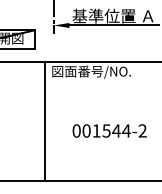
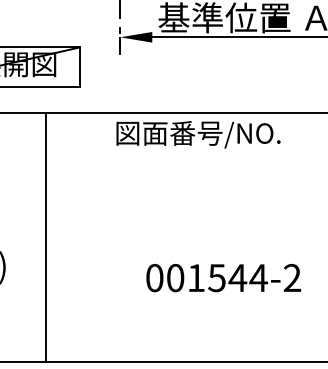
line: (45, 121) -> (46, 237), moved
text: (109, 130) -> (223, 277), moved

